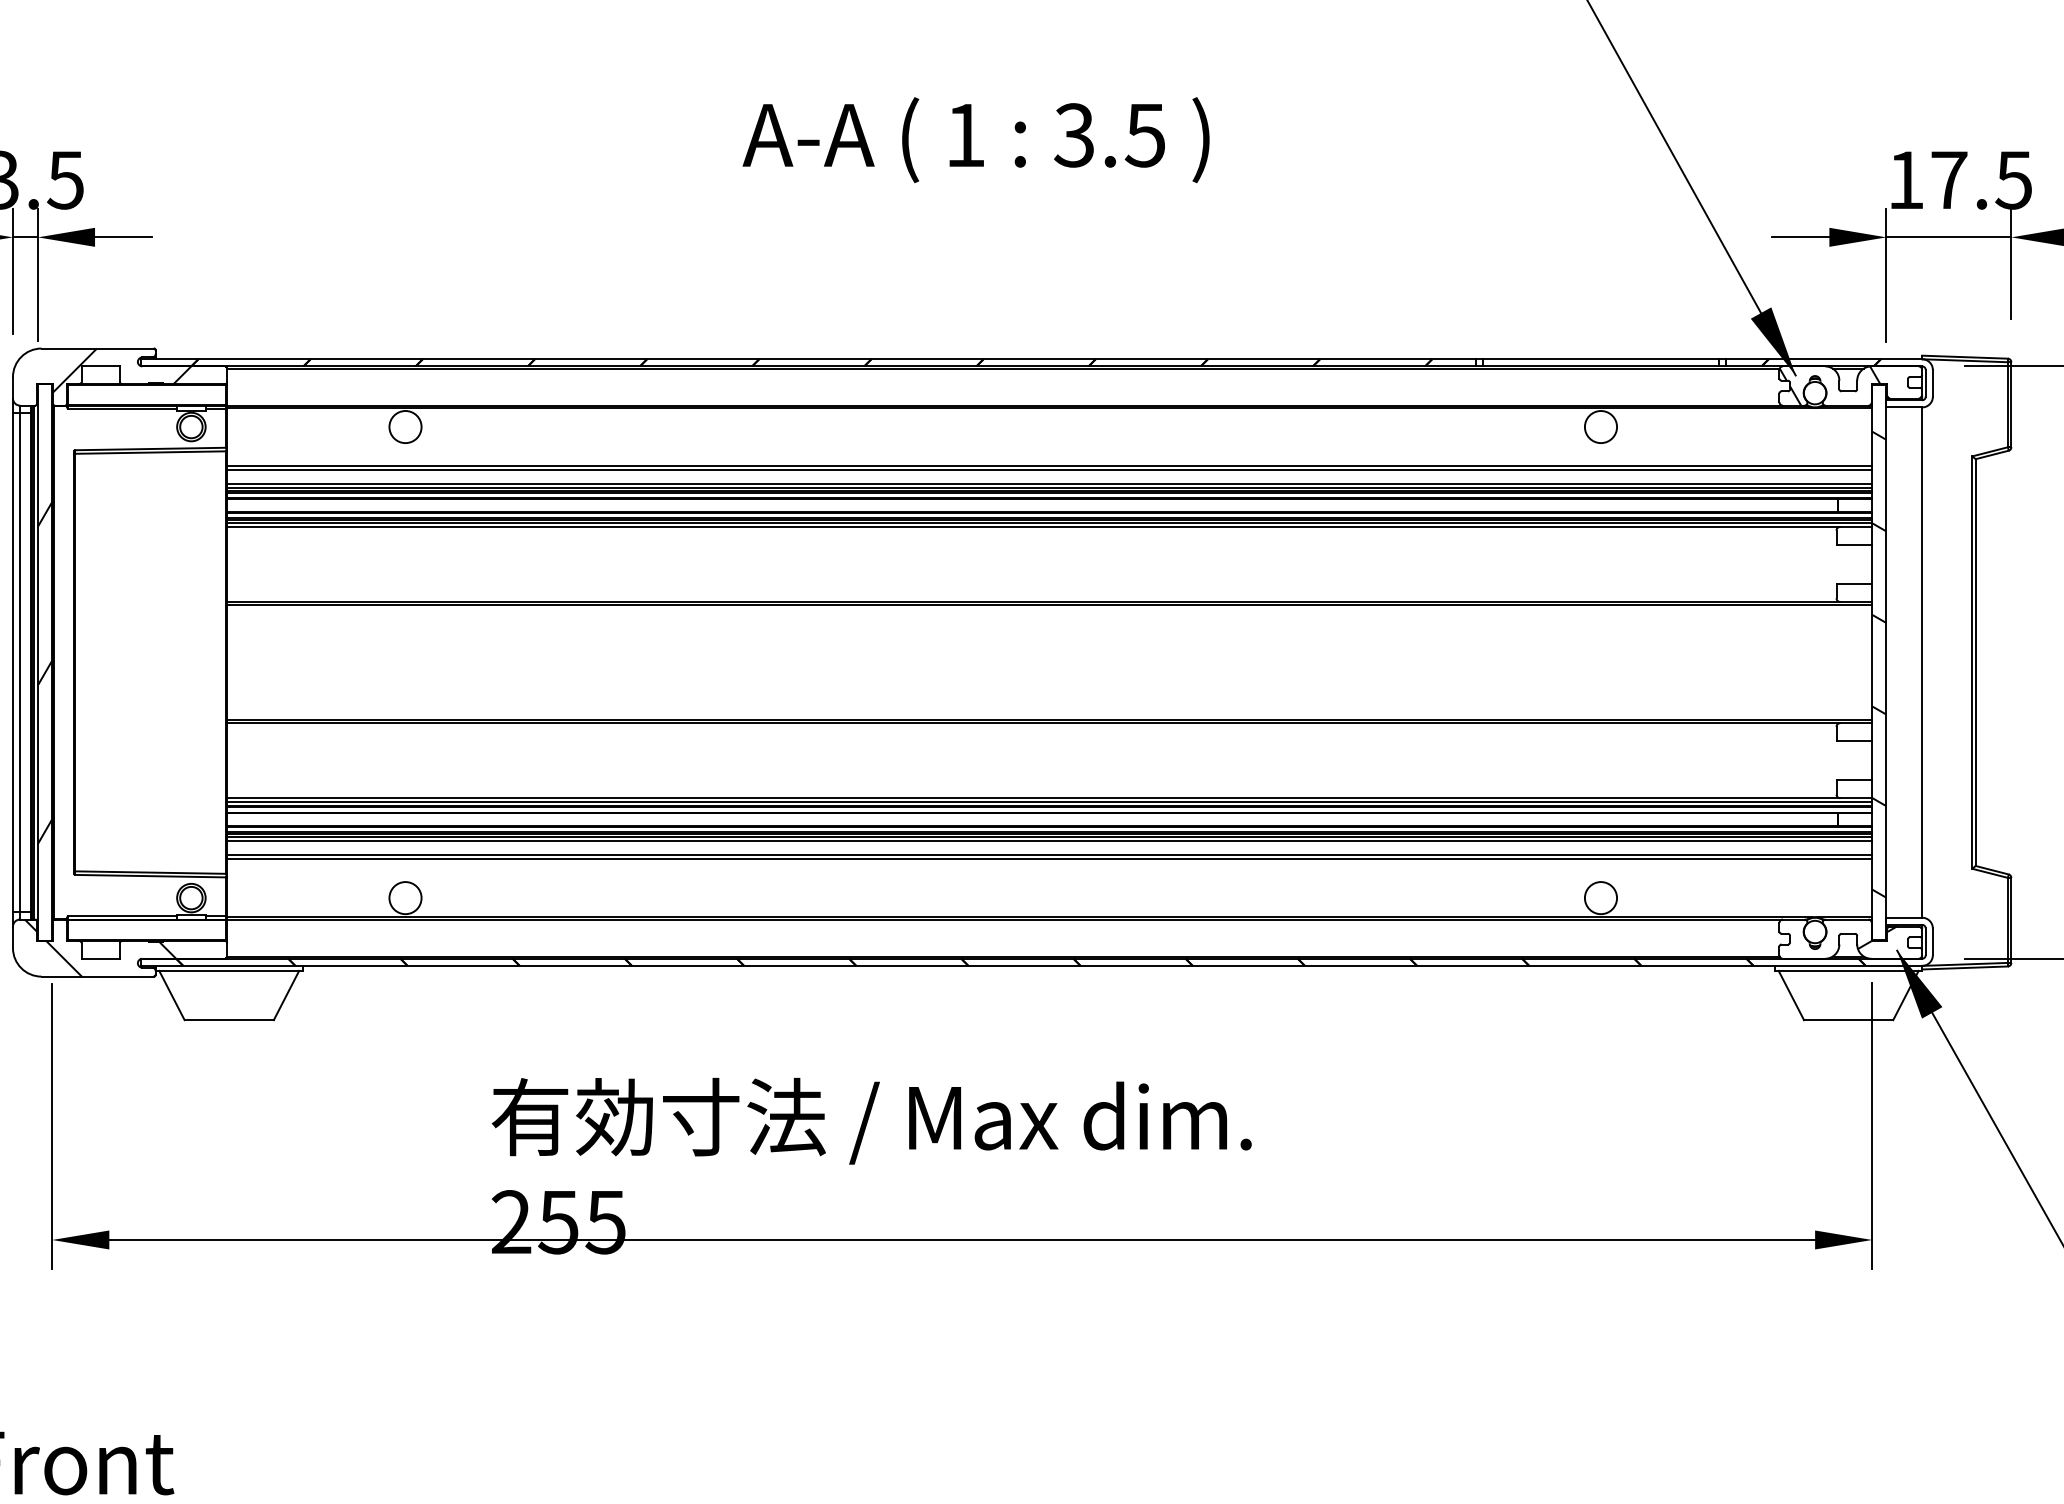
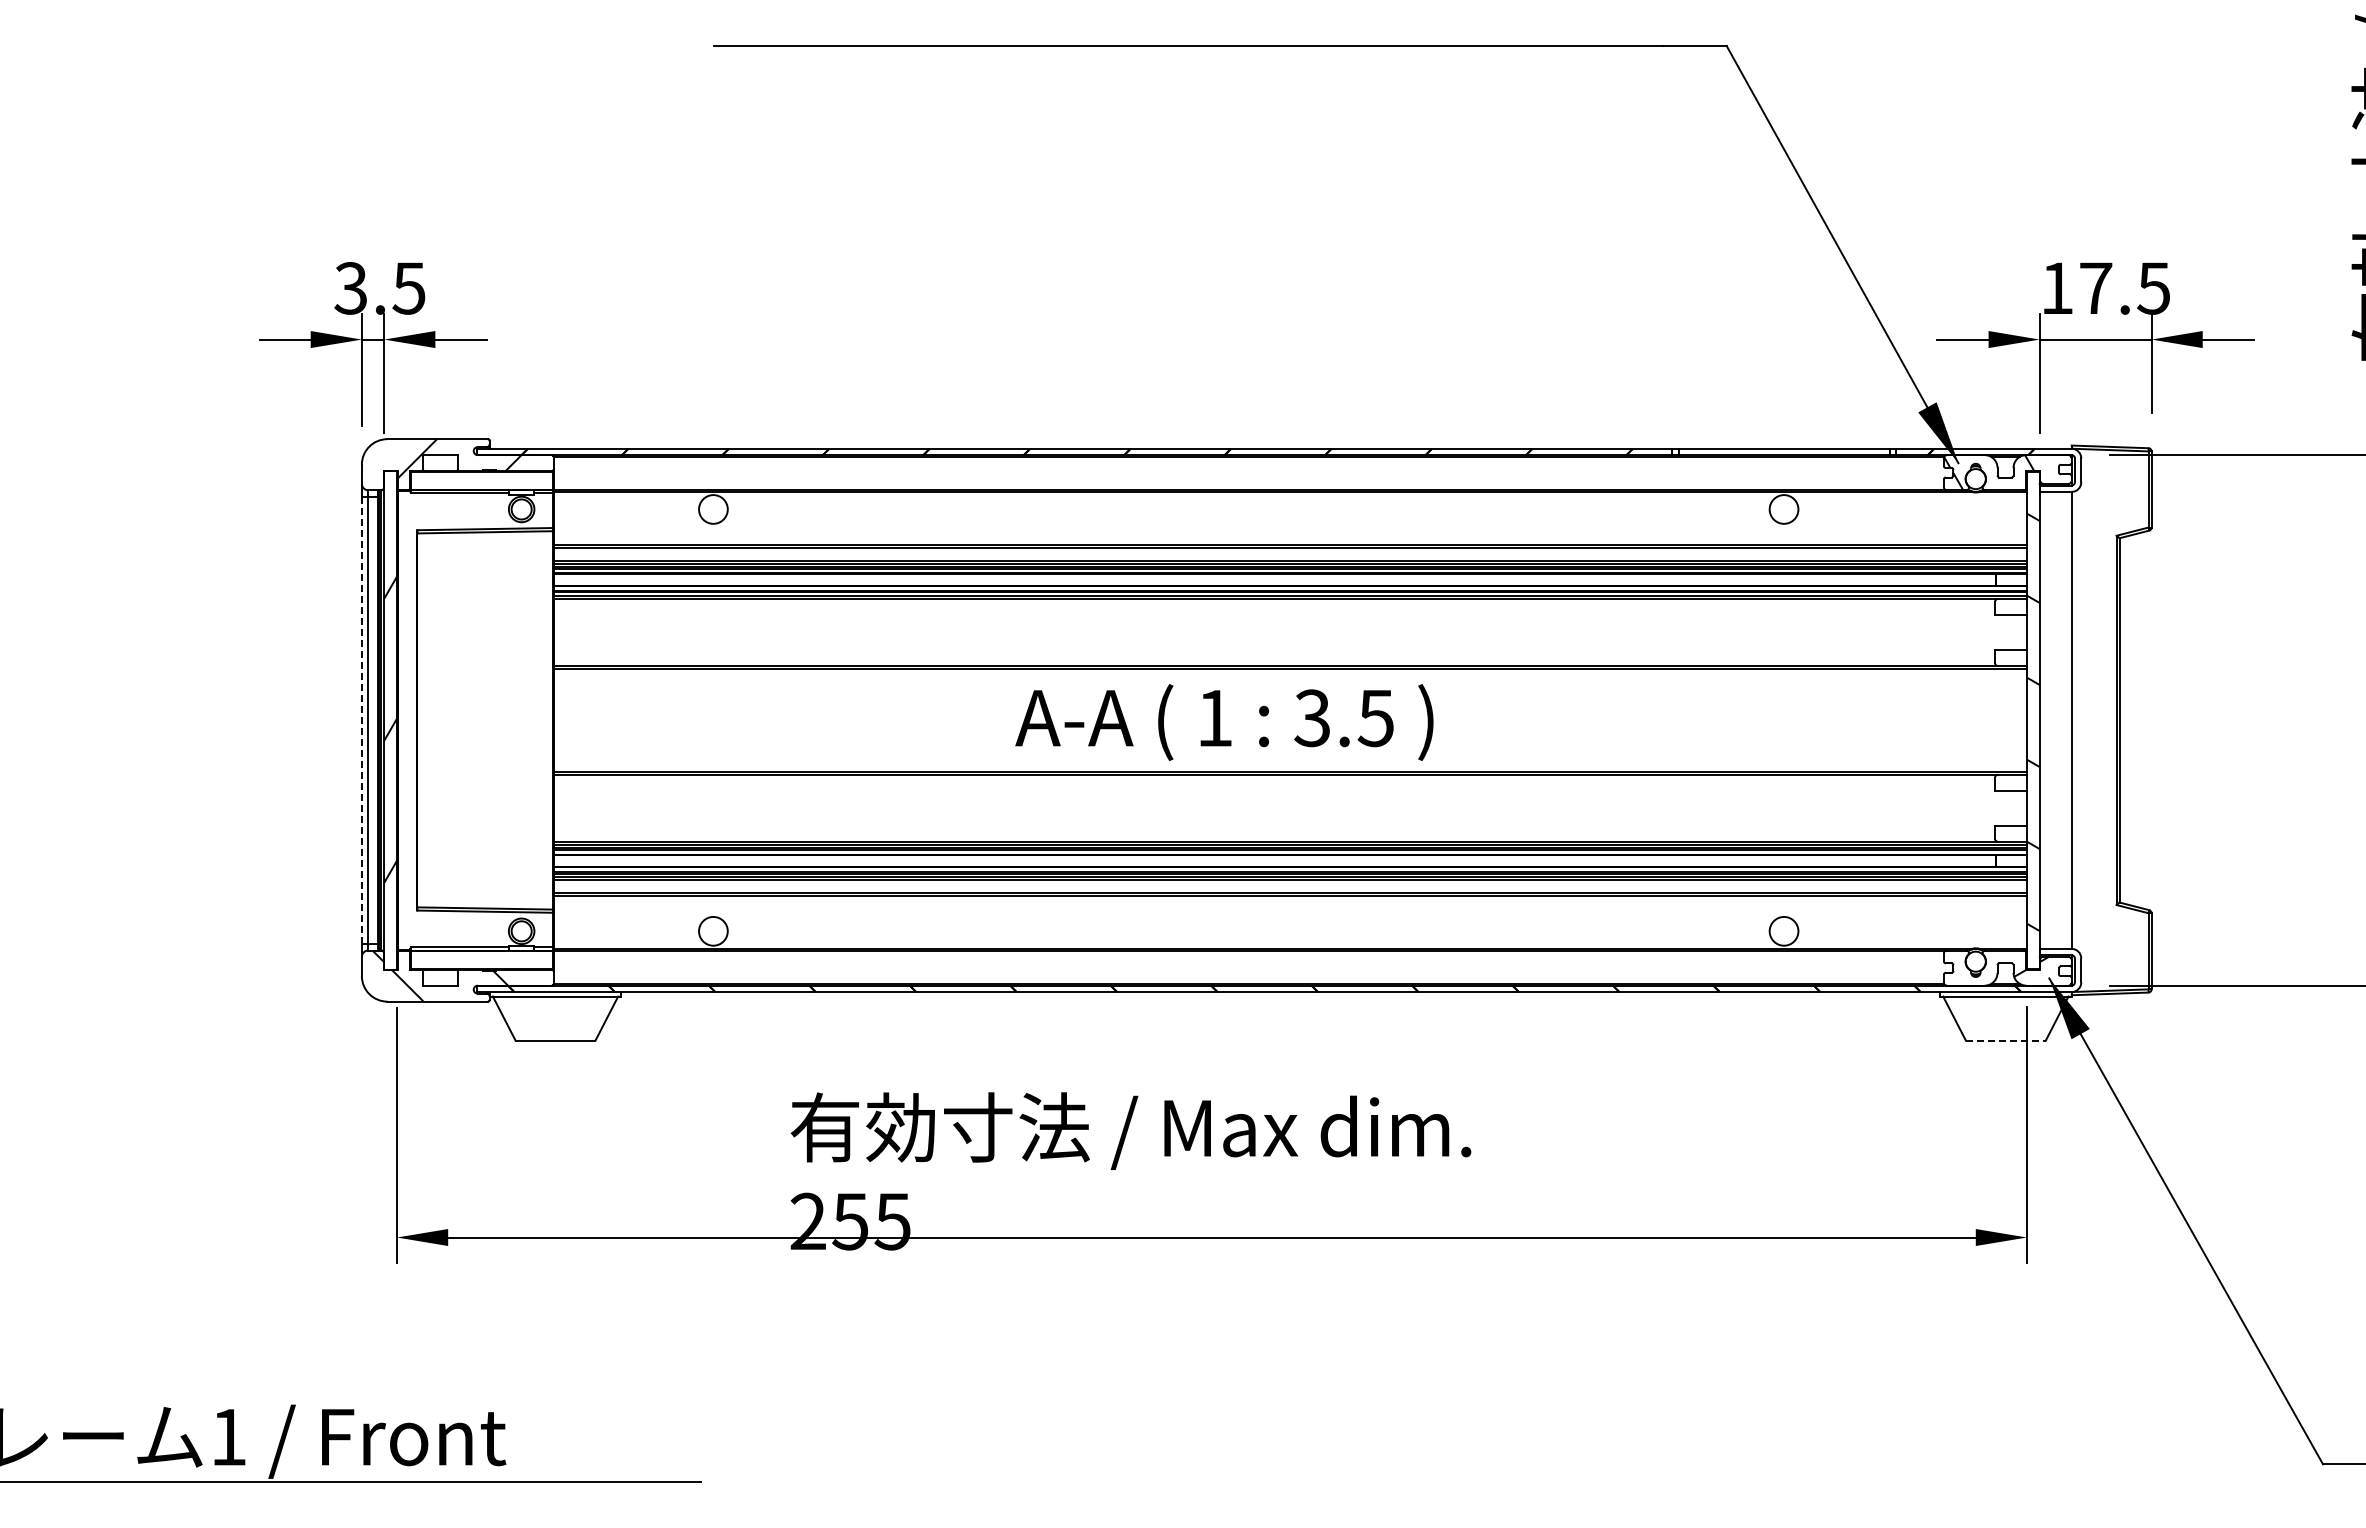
text: (976, 140) -> (1224, 722), moved
line: (12, 662) -> (361, 720), solid -> dashed
line: (1848, 1020) -> (2005, 1040), solid -> dashed

